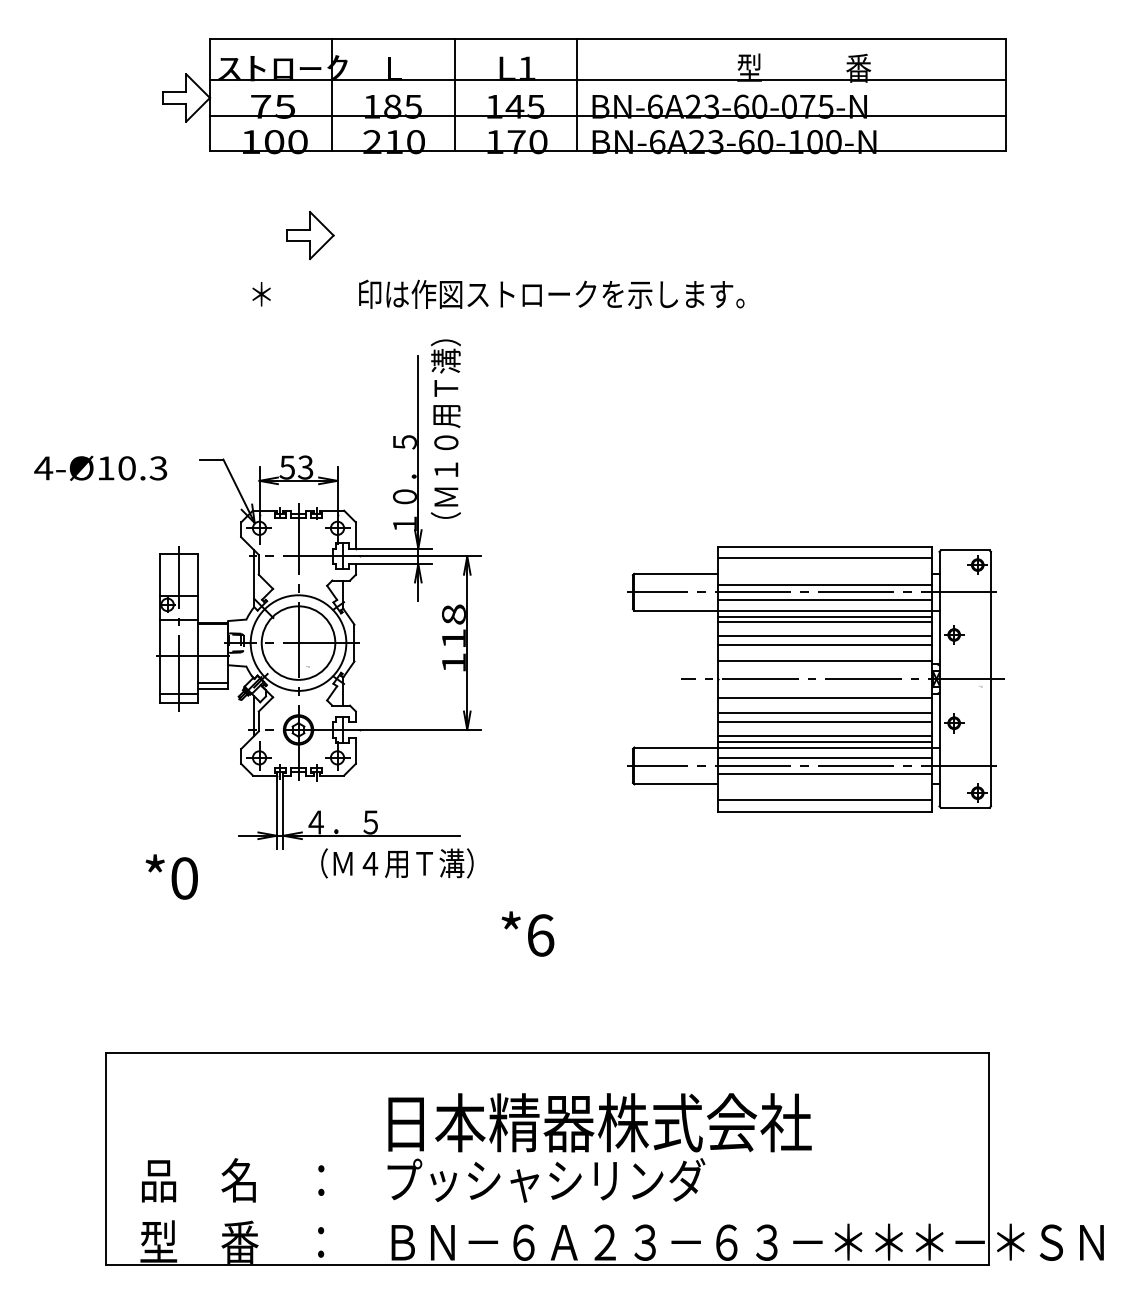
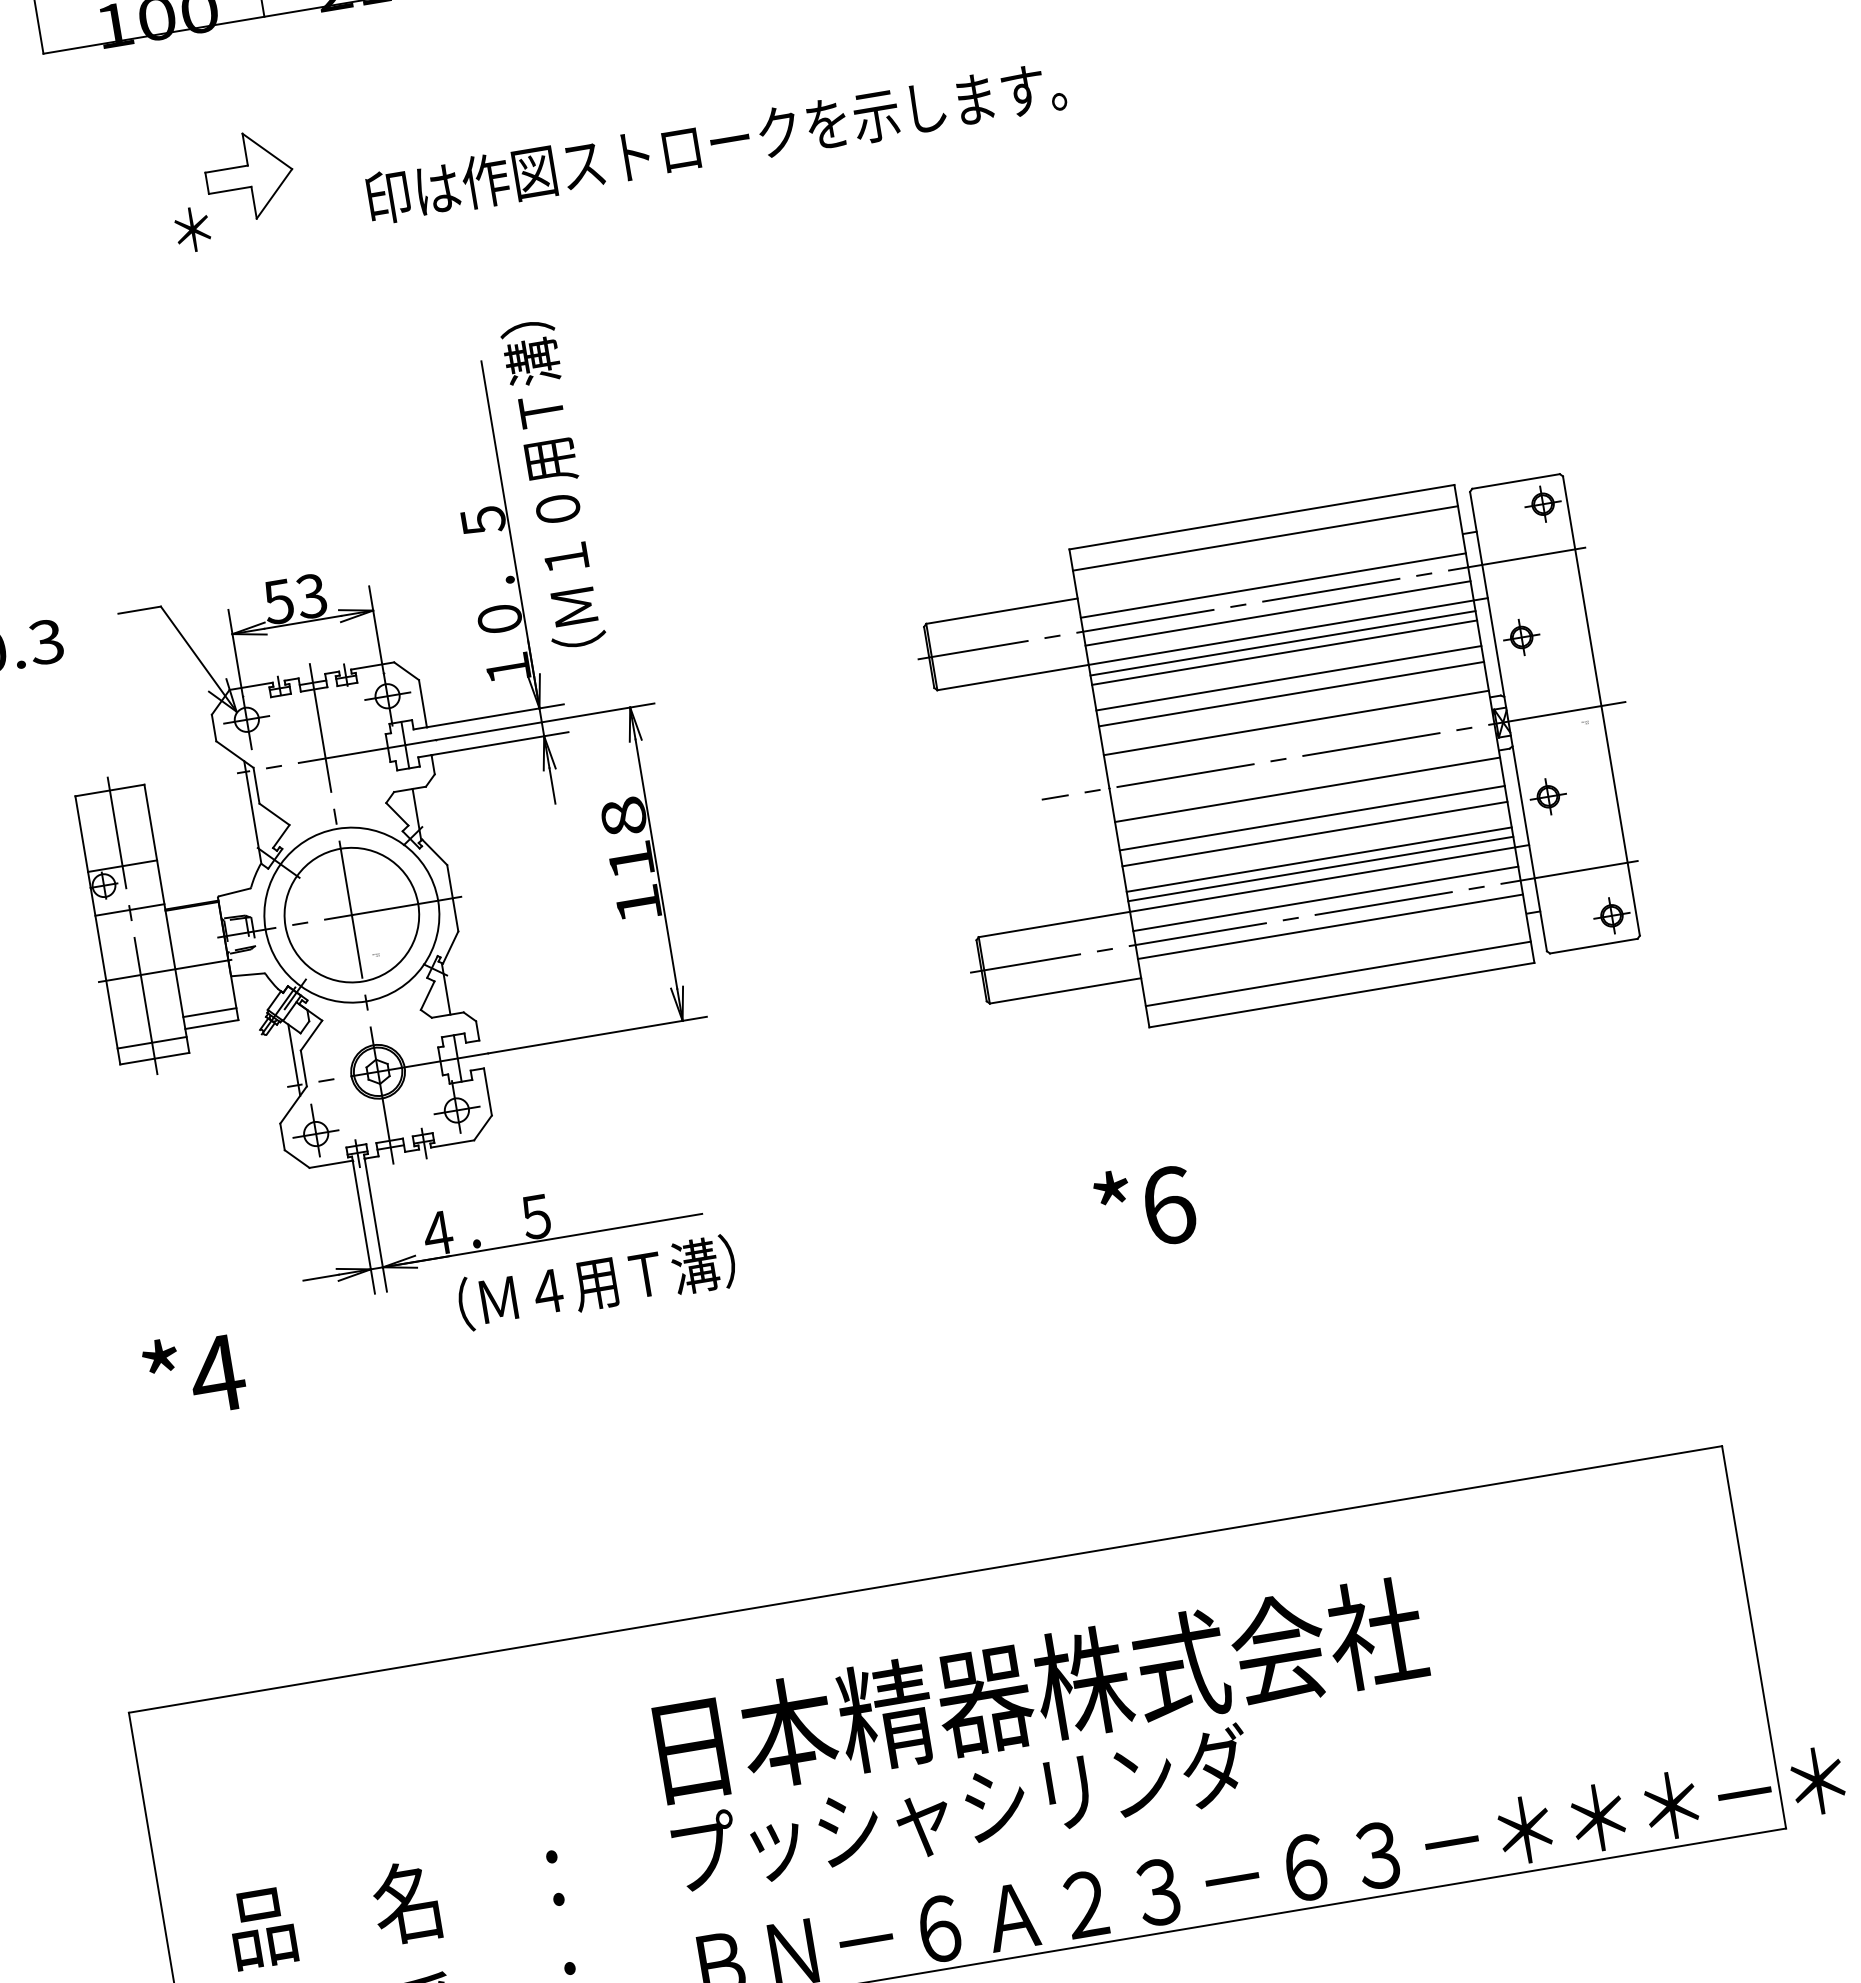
text: (498, 293) -> (620, 156), moved
part: (815, 679) -> (1284, 759), moved
text: (184, 878) -> (217, 1374), *0 -> *4
text: (527, 933) -> (1144, 1206), moved

